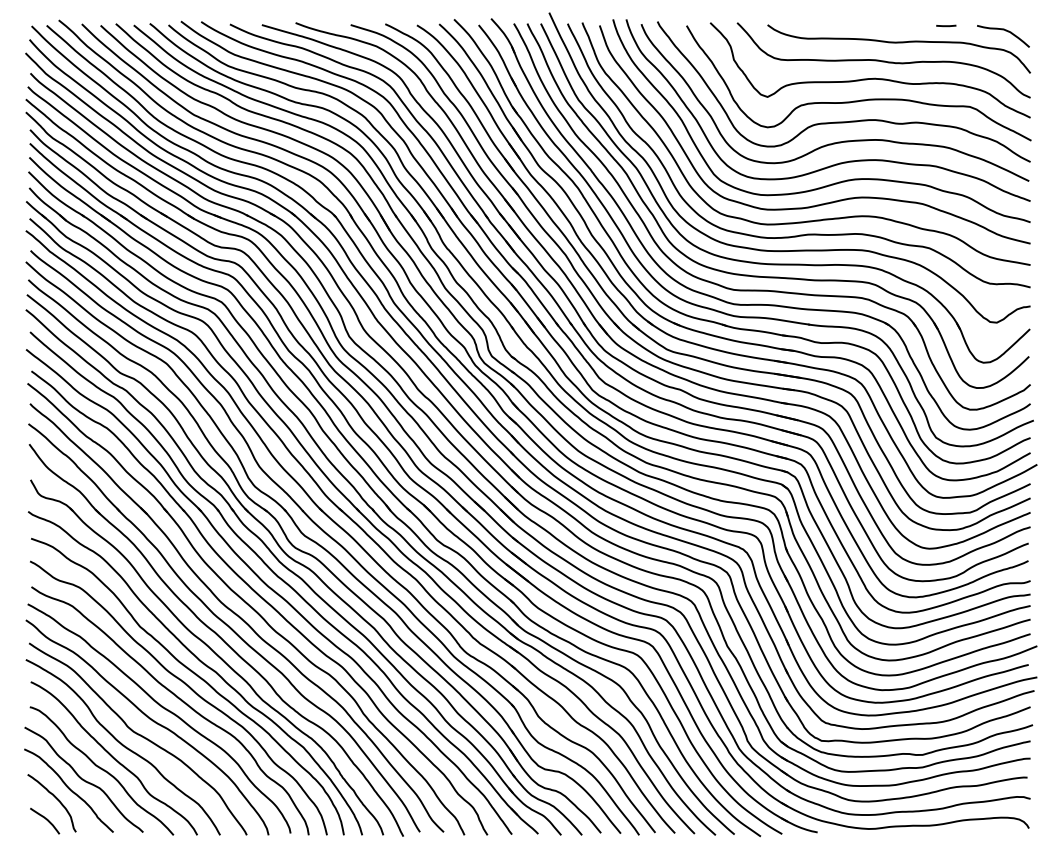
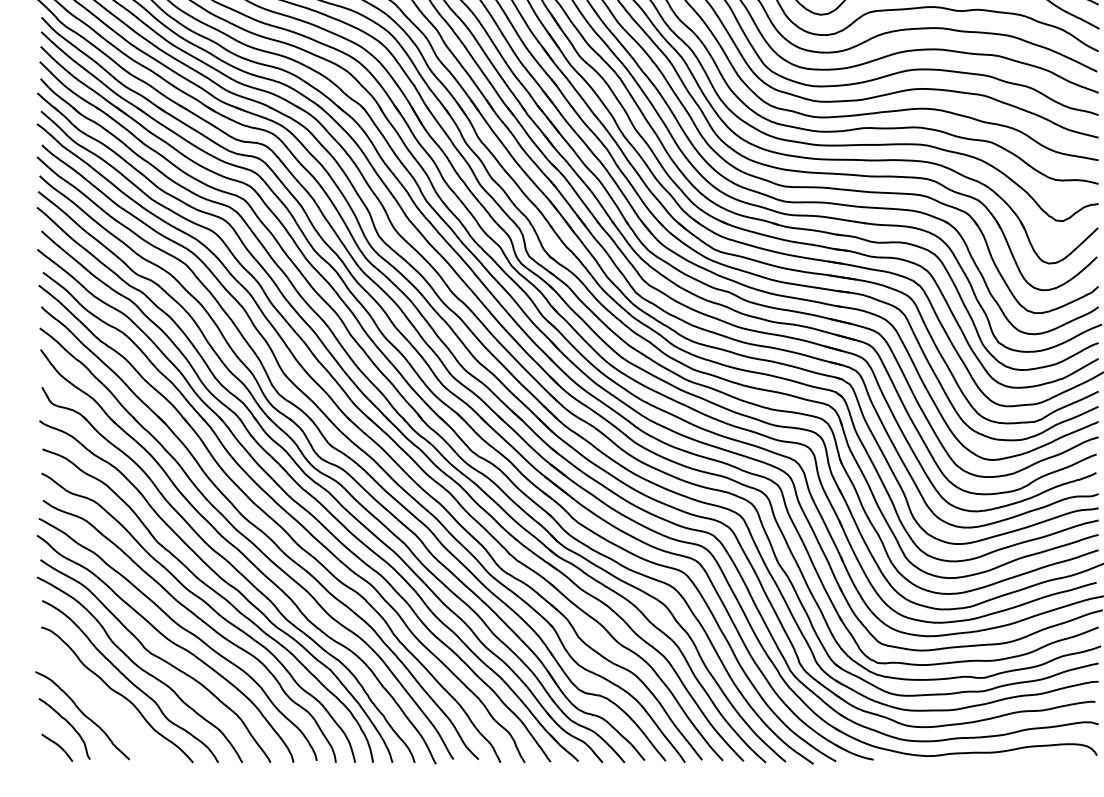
curve: (83, 779) -> (97, 703), removed

